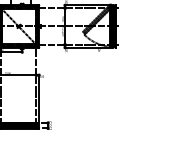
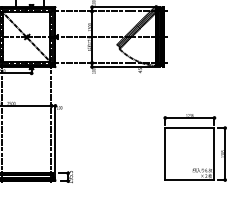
part: (137, 104) -> (194, 147), added

